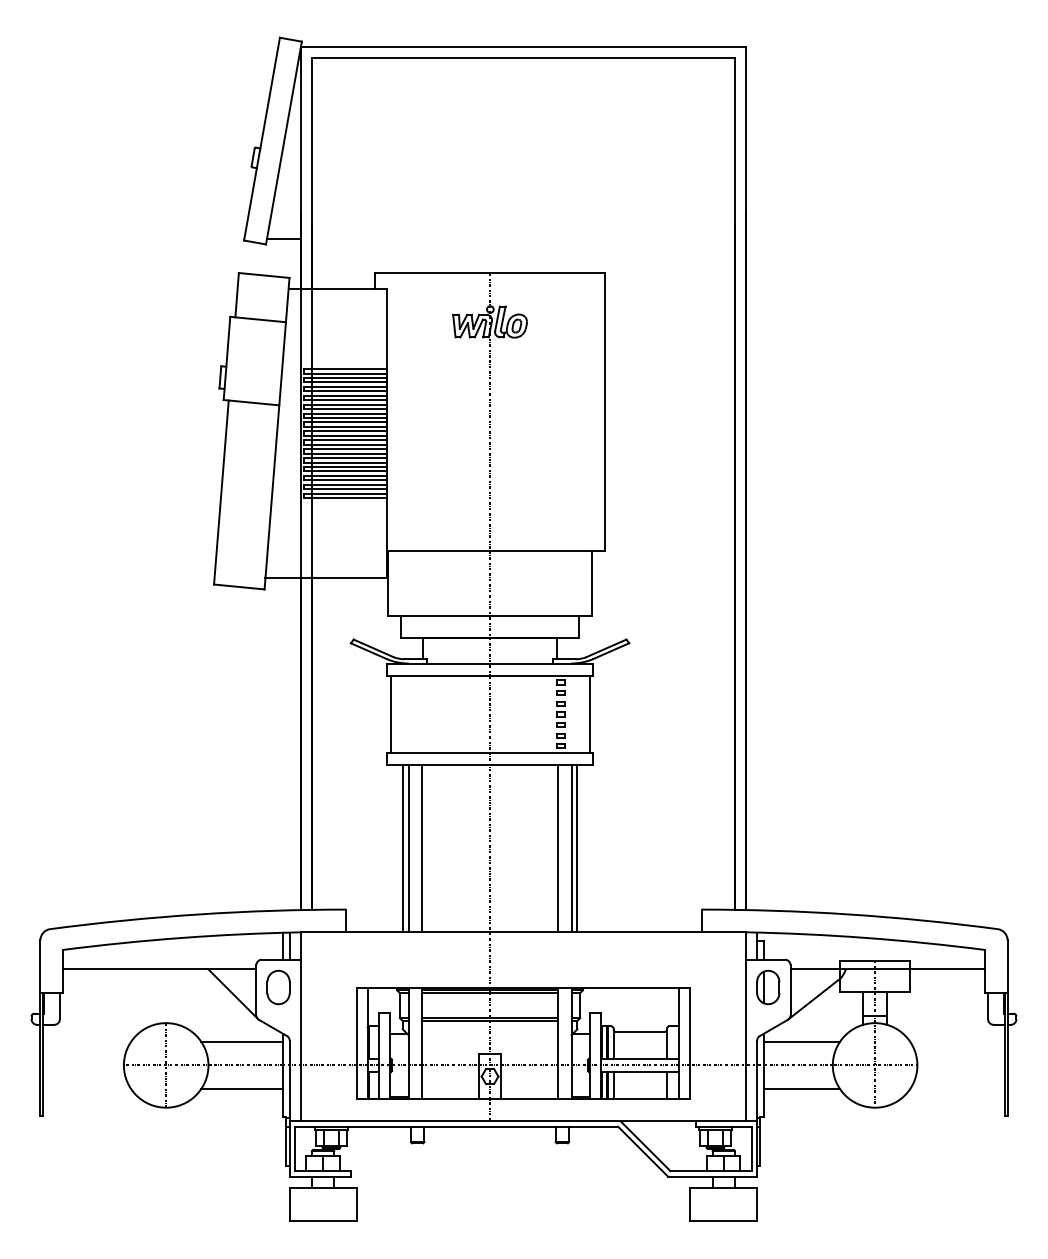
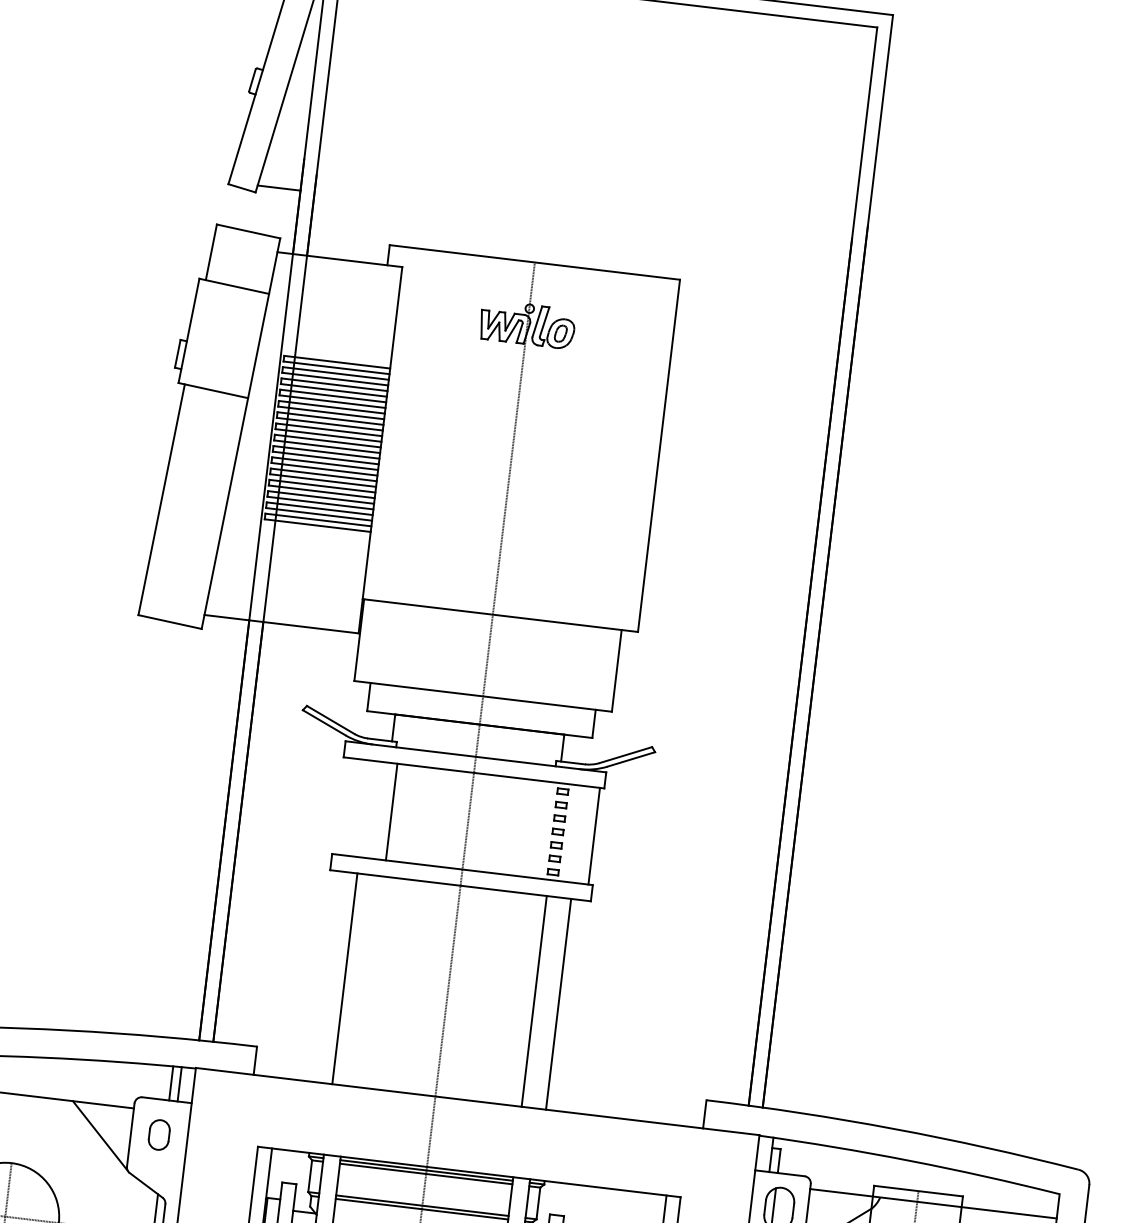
line: (390, 714) -> (391, 812), moved
line: (402, 848) -> (337, 977), removed
line: (421, 848) -> (361, 980), removed
line: (571, 848) -> (551, 1003), removed
part: (278, 987) -> (159, 1134), size x0.7
line: (242, 1041) -> (105, 1197), removed

